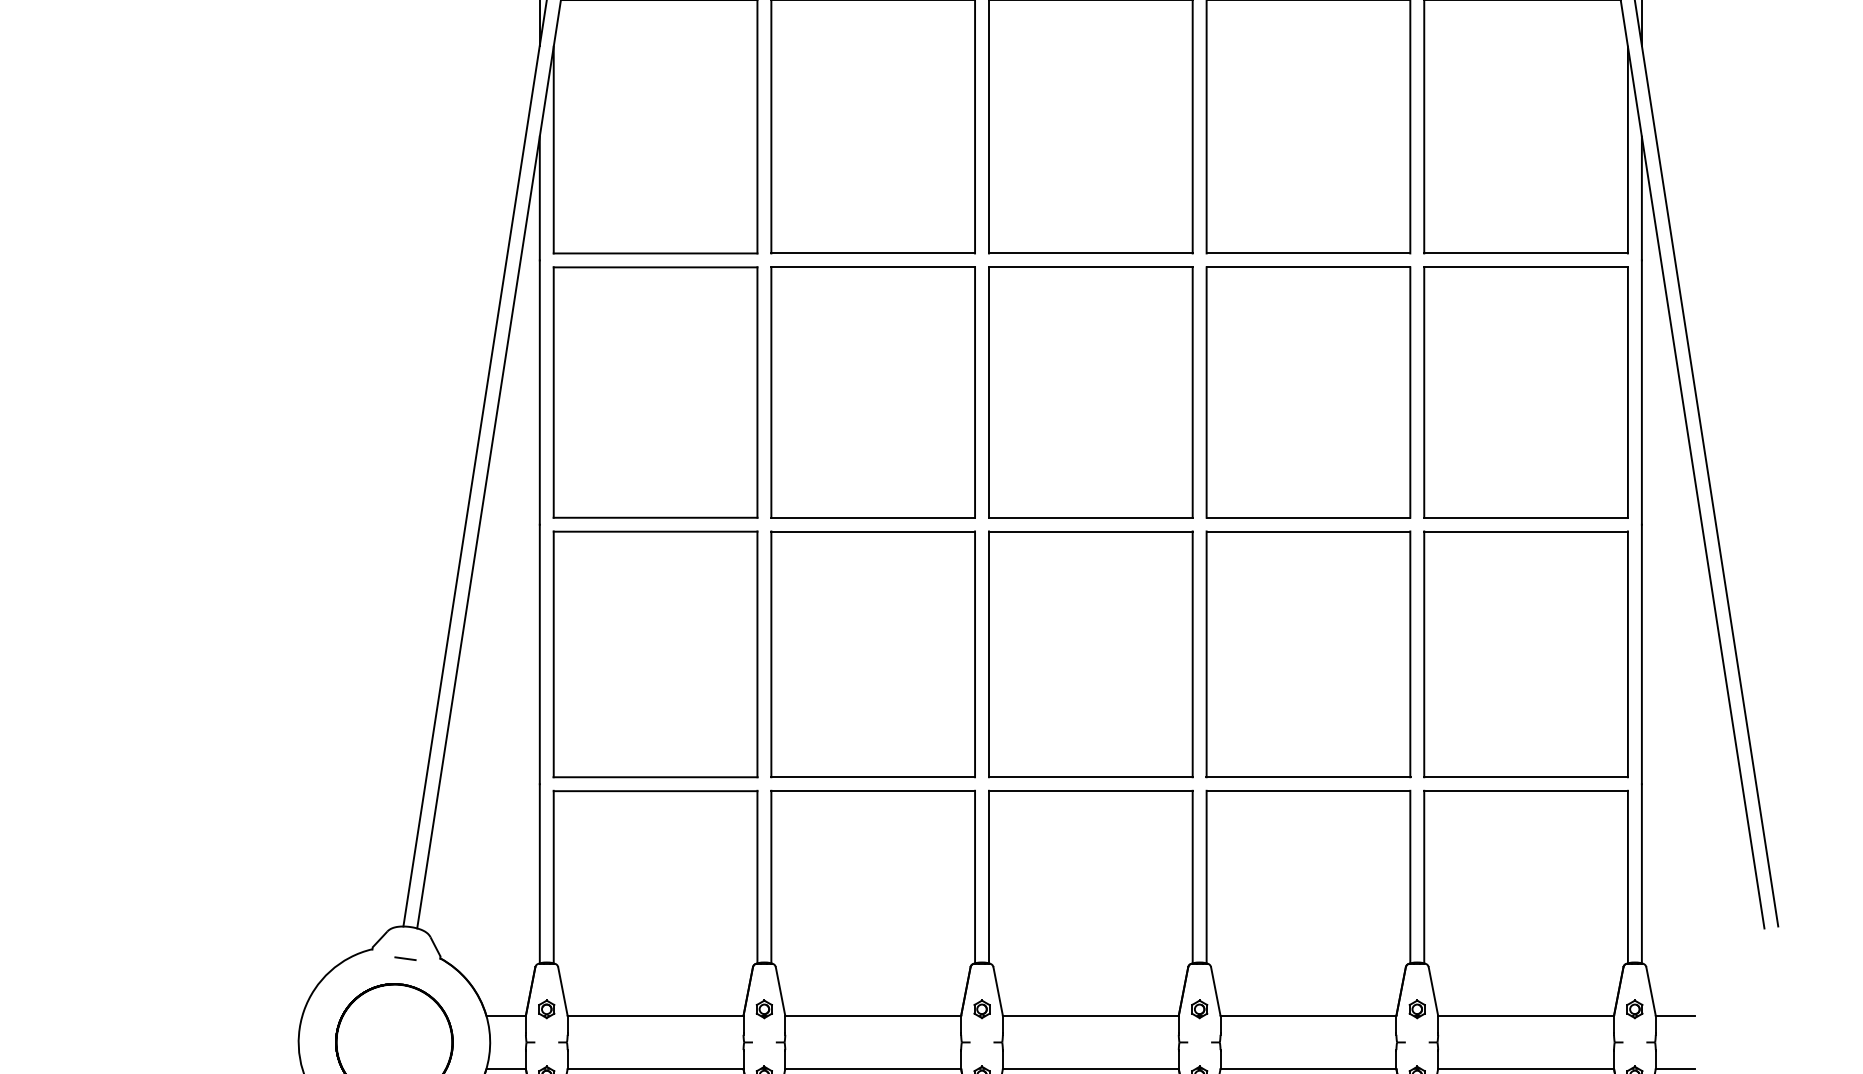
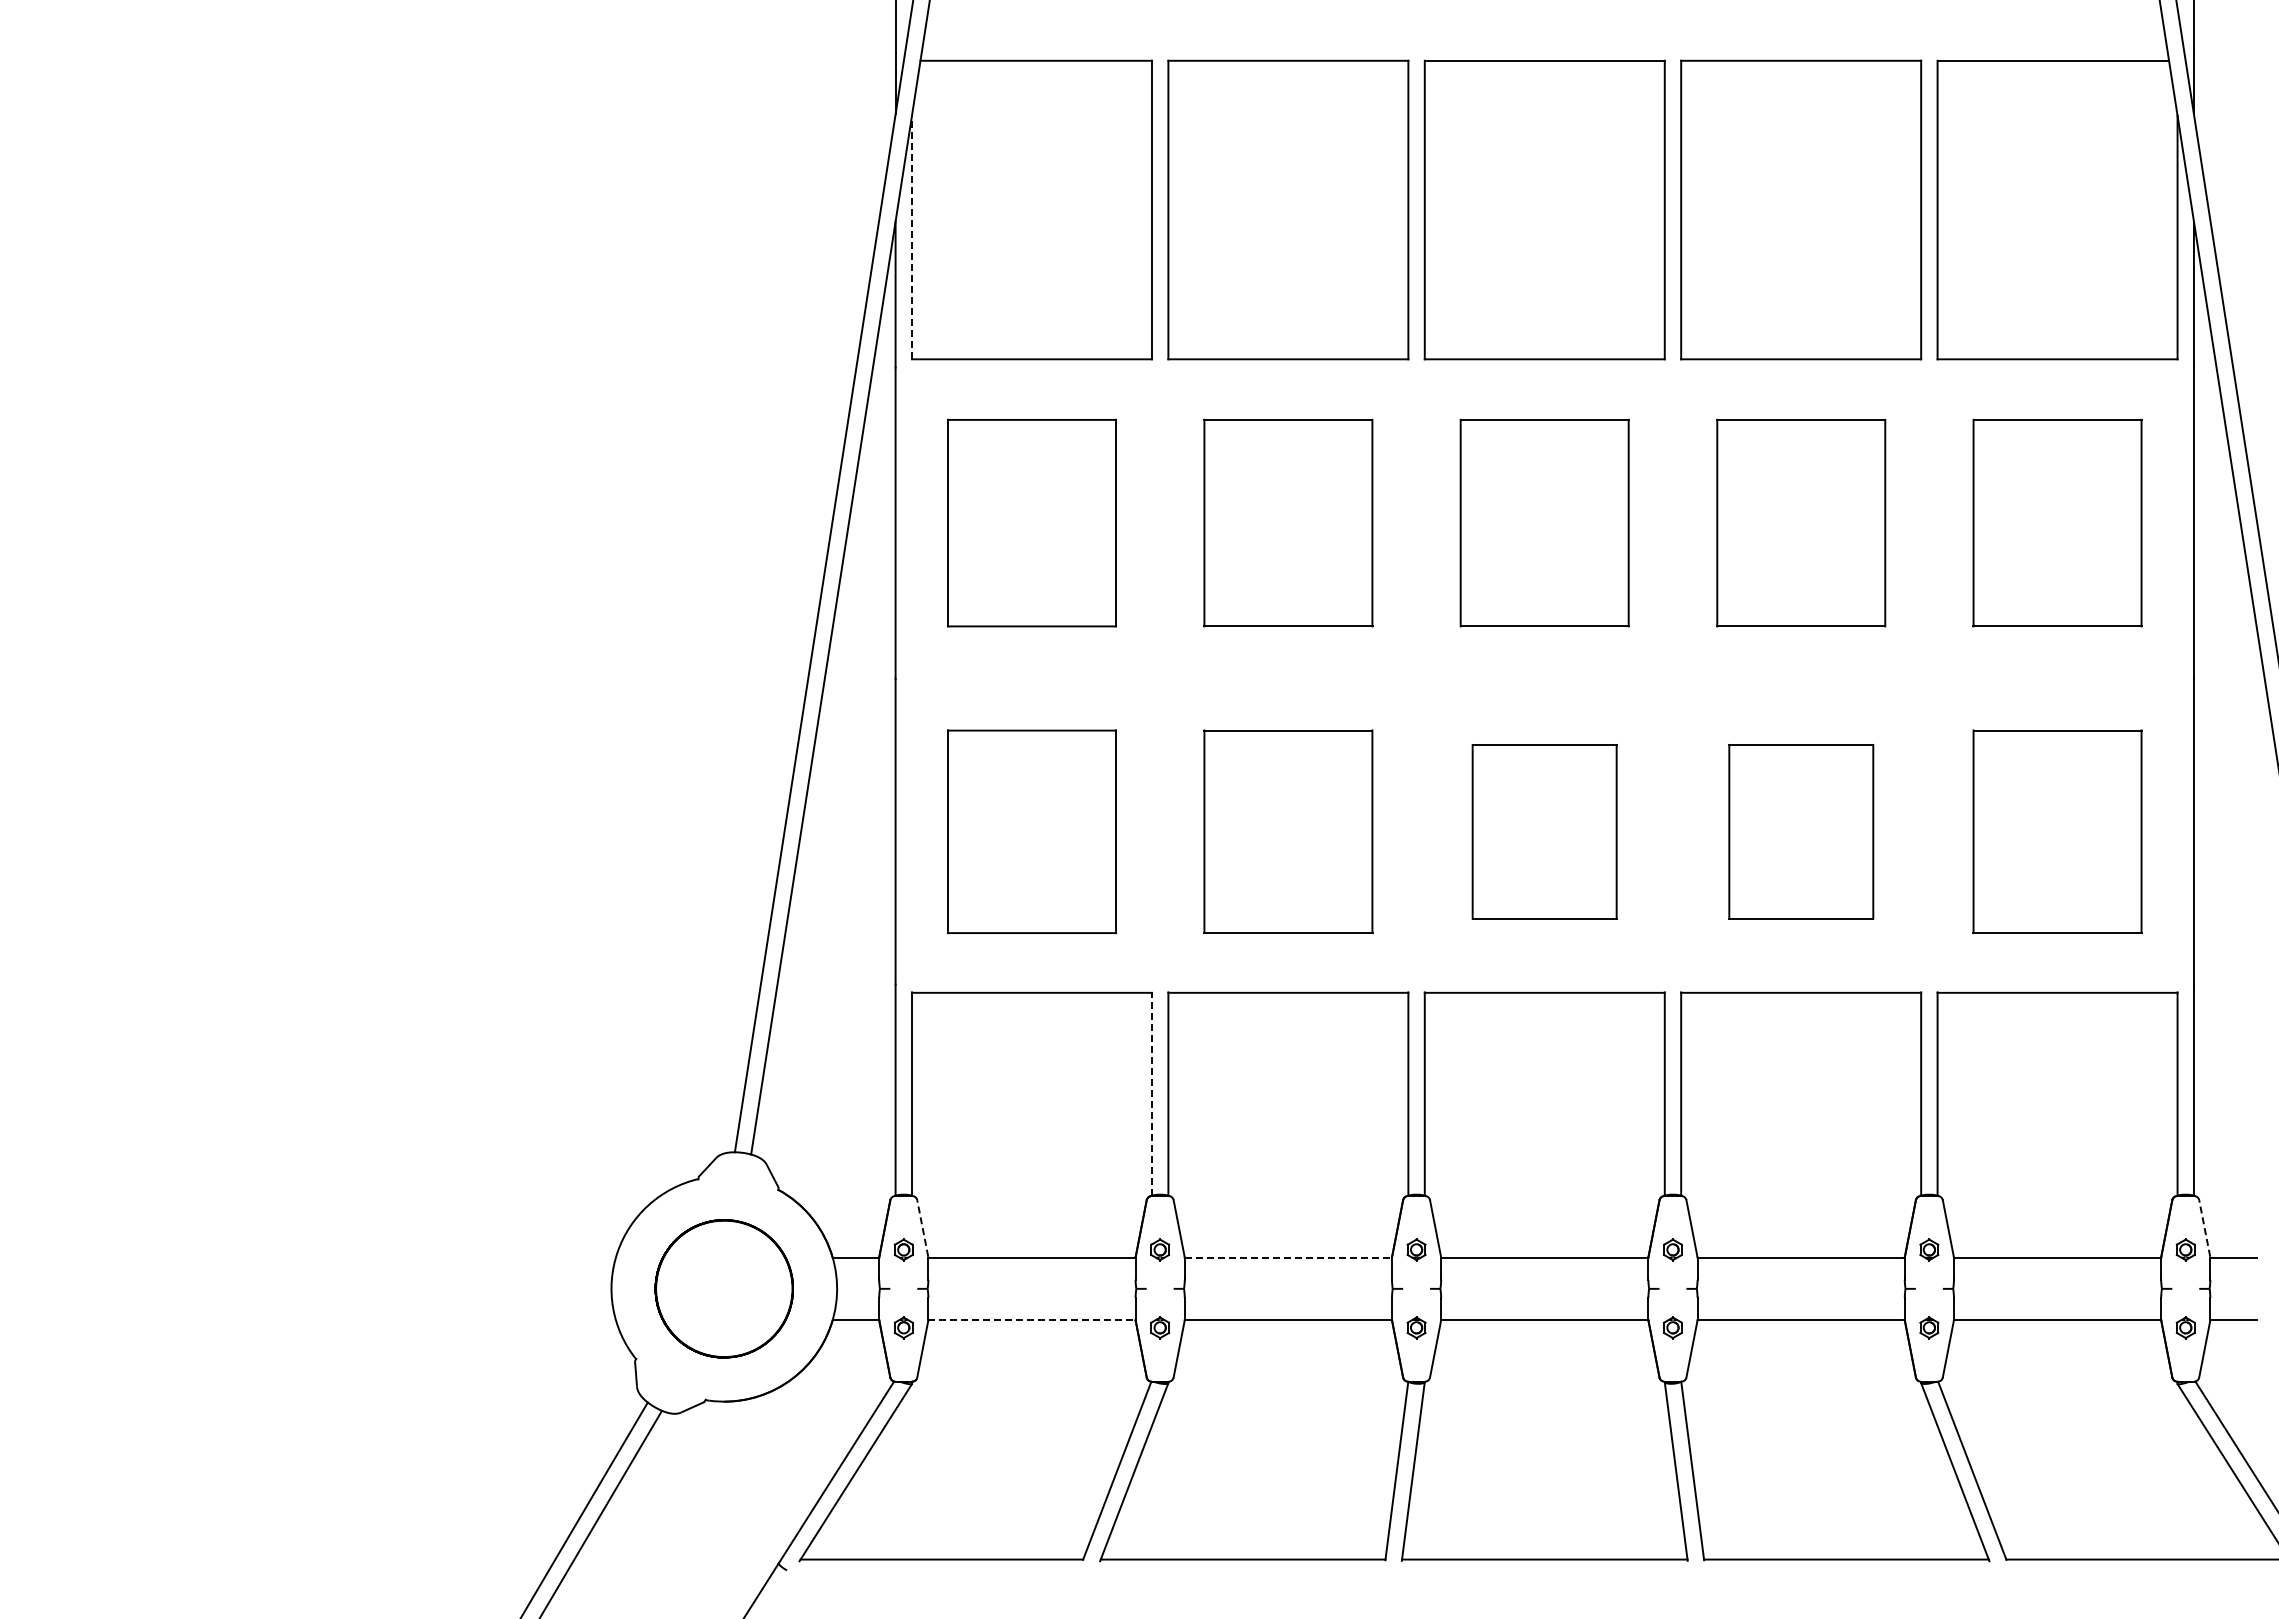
line: (554, 150) -> (912, 237), solid -> dashed
part: (655, 391) -> (1031, 522), size x0.7
part: (873, 391) -> (1288, 522), size x0.7
part: (1090, 391) -> (1544, 522), size x0.7
part: (1308, 391) -> (1801, 522), size x0.7
part: (1526, 391) -> (2057, 522), size x0.7
part: (655, 654) -> (1031, 831), size x0.7
part: (873, 654) -> (1288, 831), size x0.7
part: (1090, 654) -> (1544, 831), size x0.6
part: (1308, 654) -> (1801, 831), size x0.6
part: (1526, 654) -> (2057, 831), size x0.7
line: (757, 877) -> (1151, 1094), solid -> dashed
line: (405, 958) -> (737, 1189), removed
line: (562, 991) -> (922, 1228), solid -> dashed
line: (1650, 991) -> (2204, 1228), solid -> dashed
line: (873, 1016) -> (1288, 1258), solid -> dashed
line: (655, 1068) -> (1031, 1319), solid -> dashed

